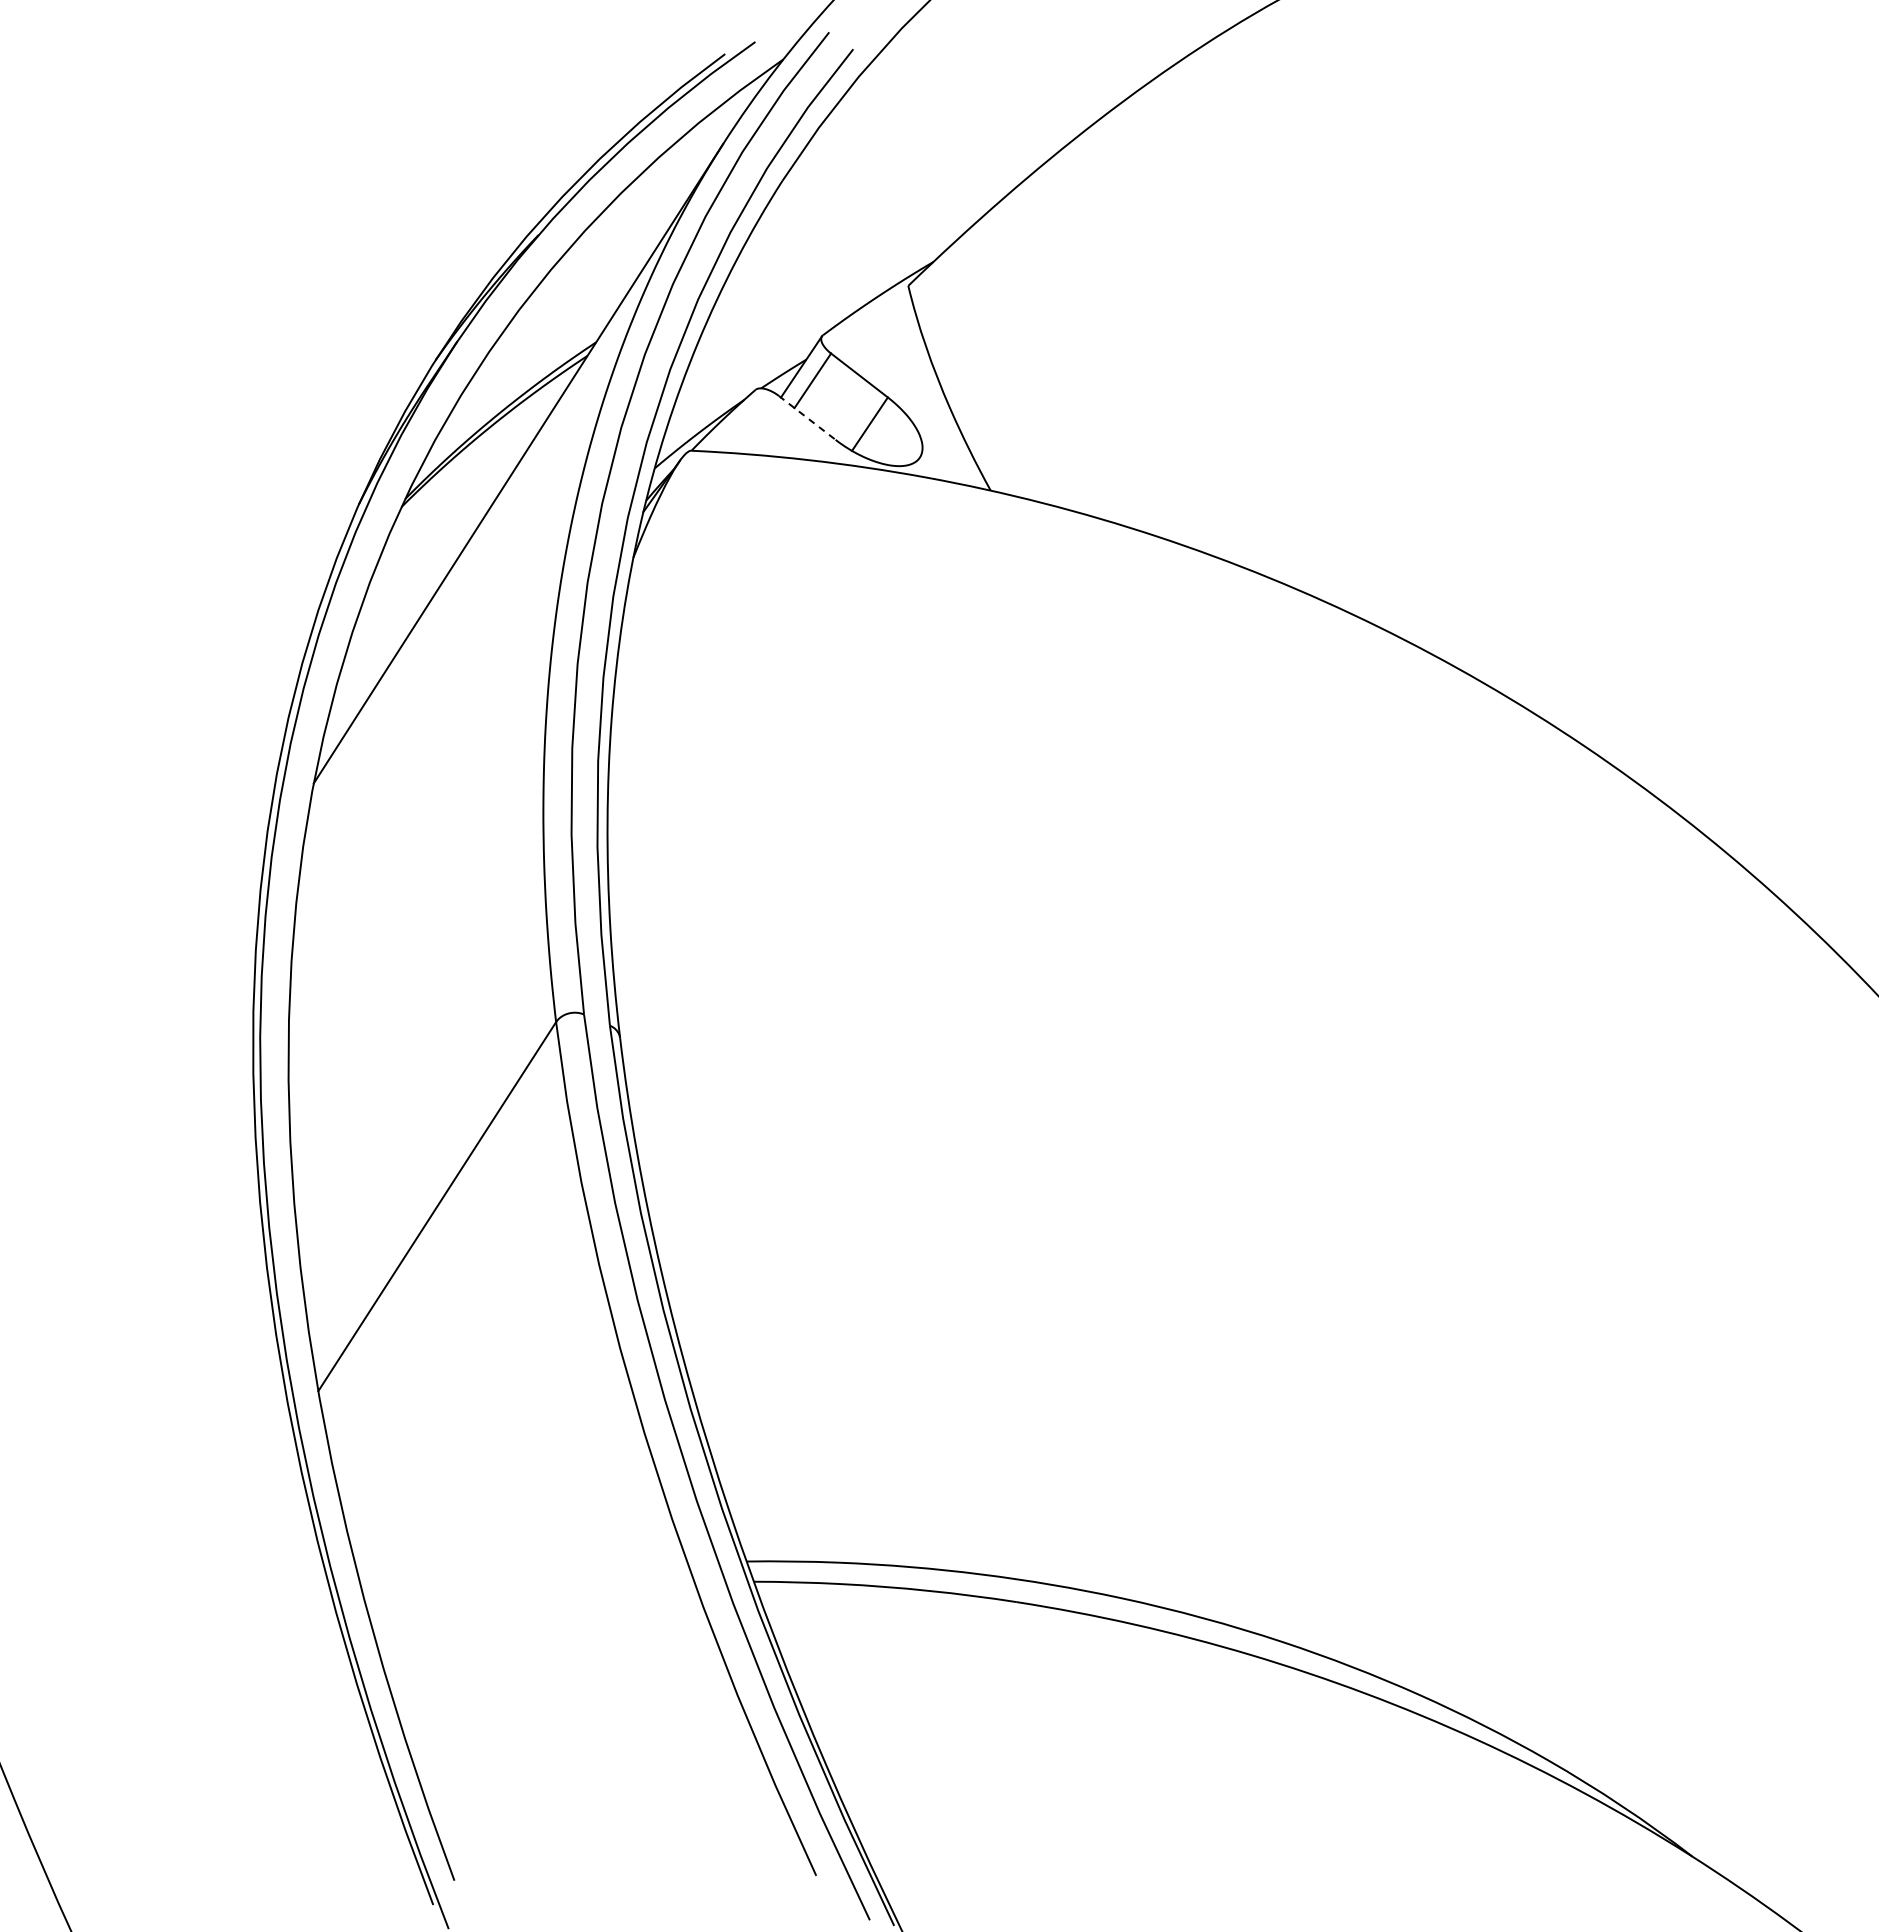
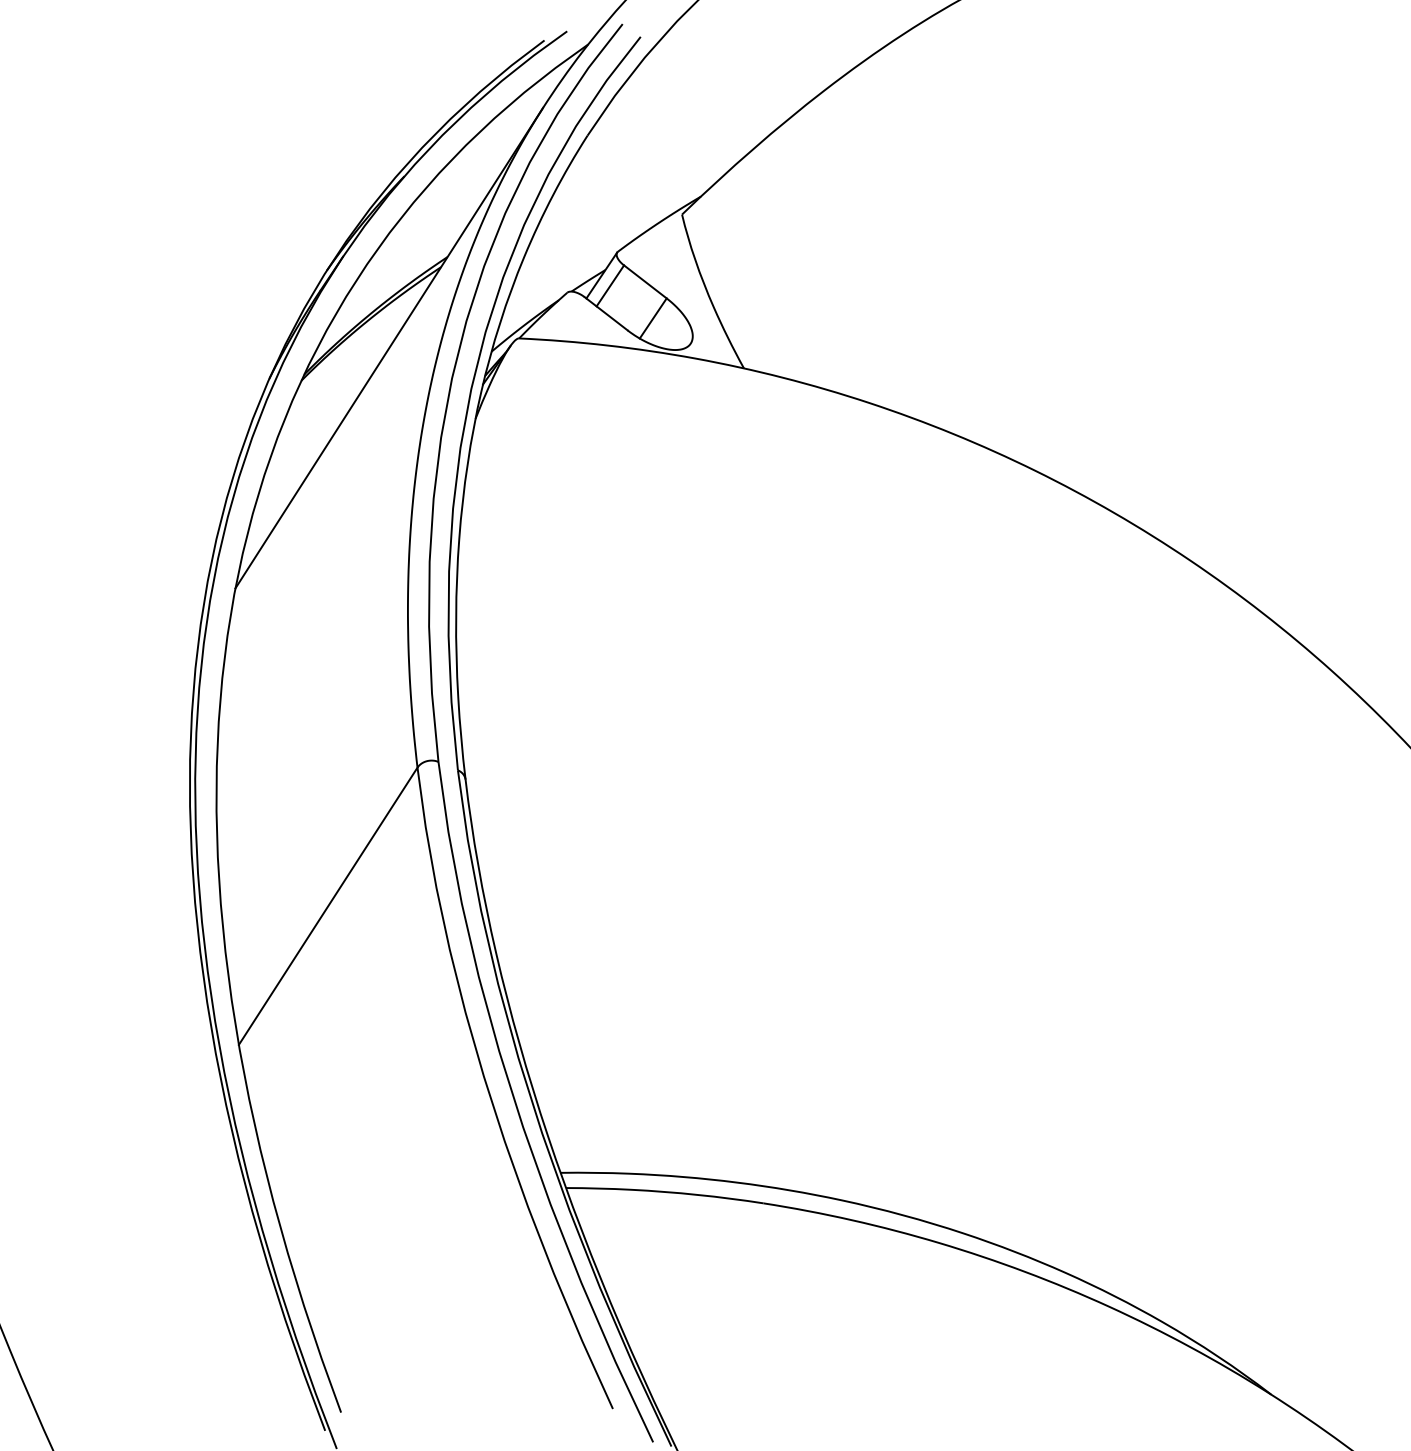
line: (807, 417) -> (606, 313), dashed -> solid

